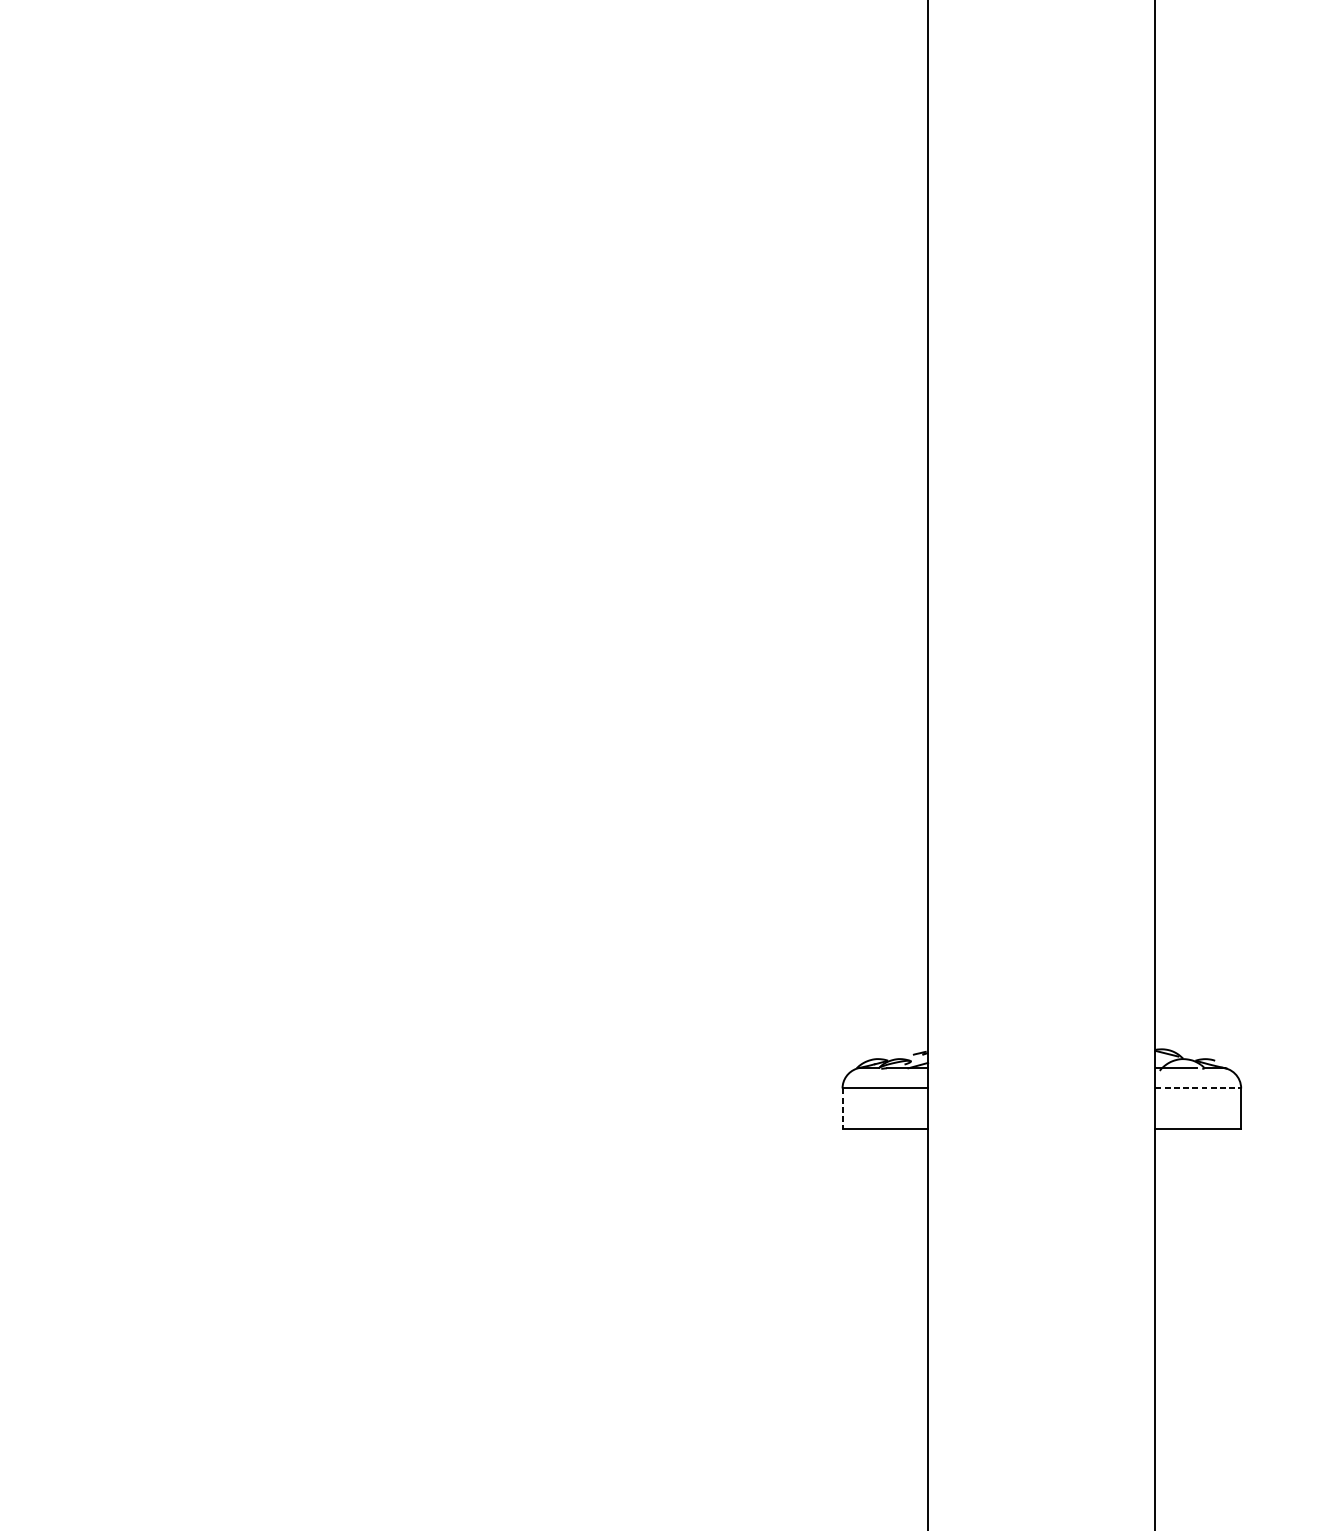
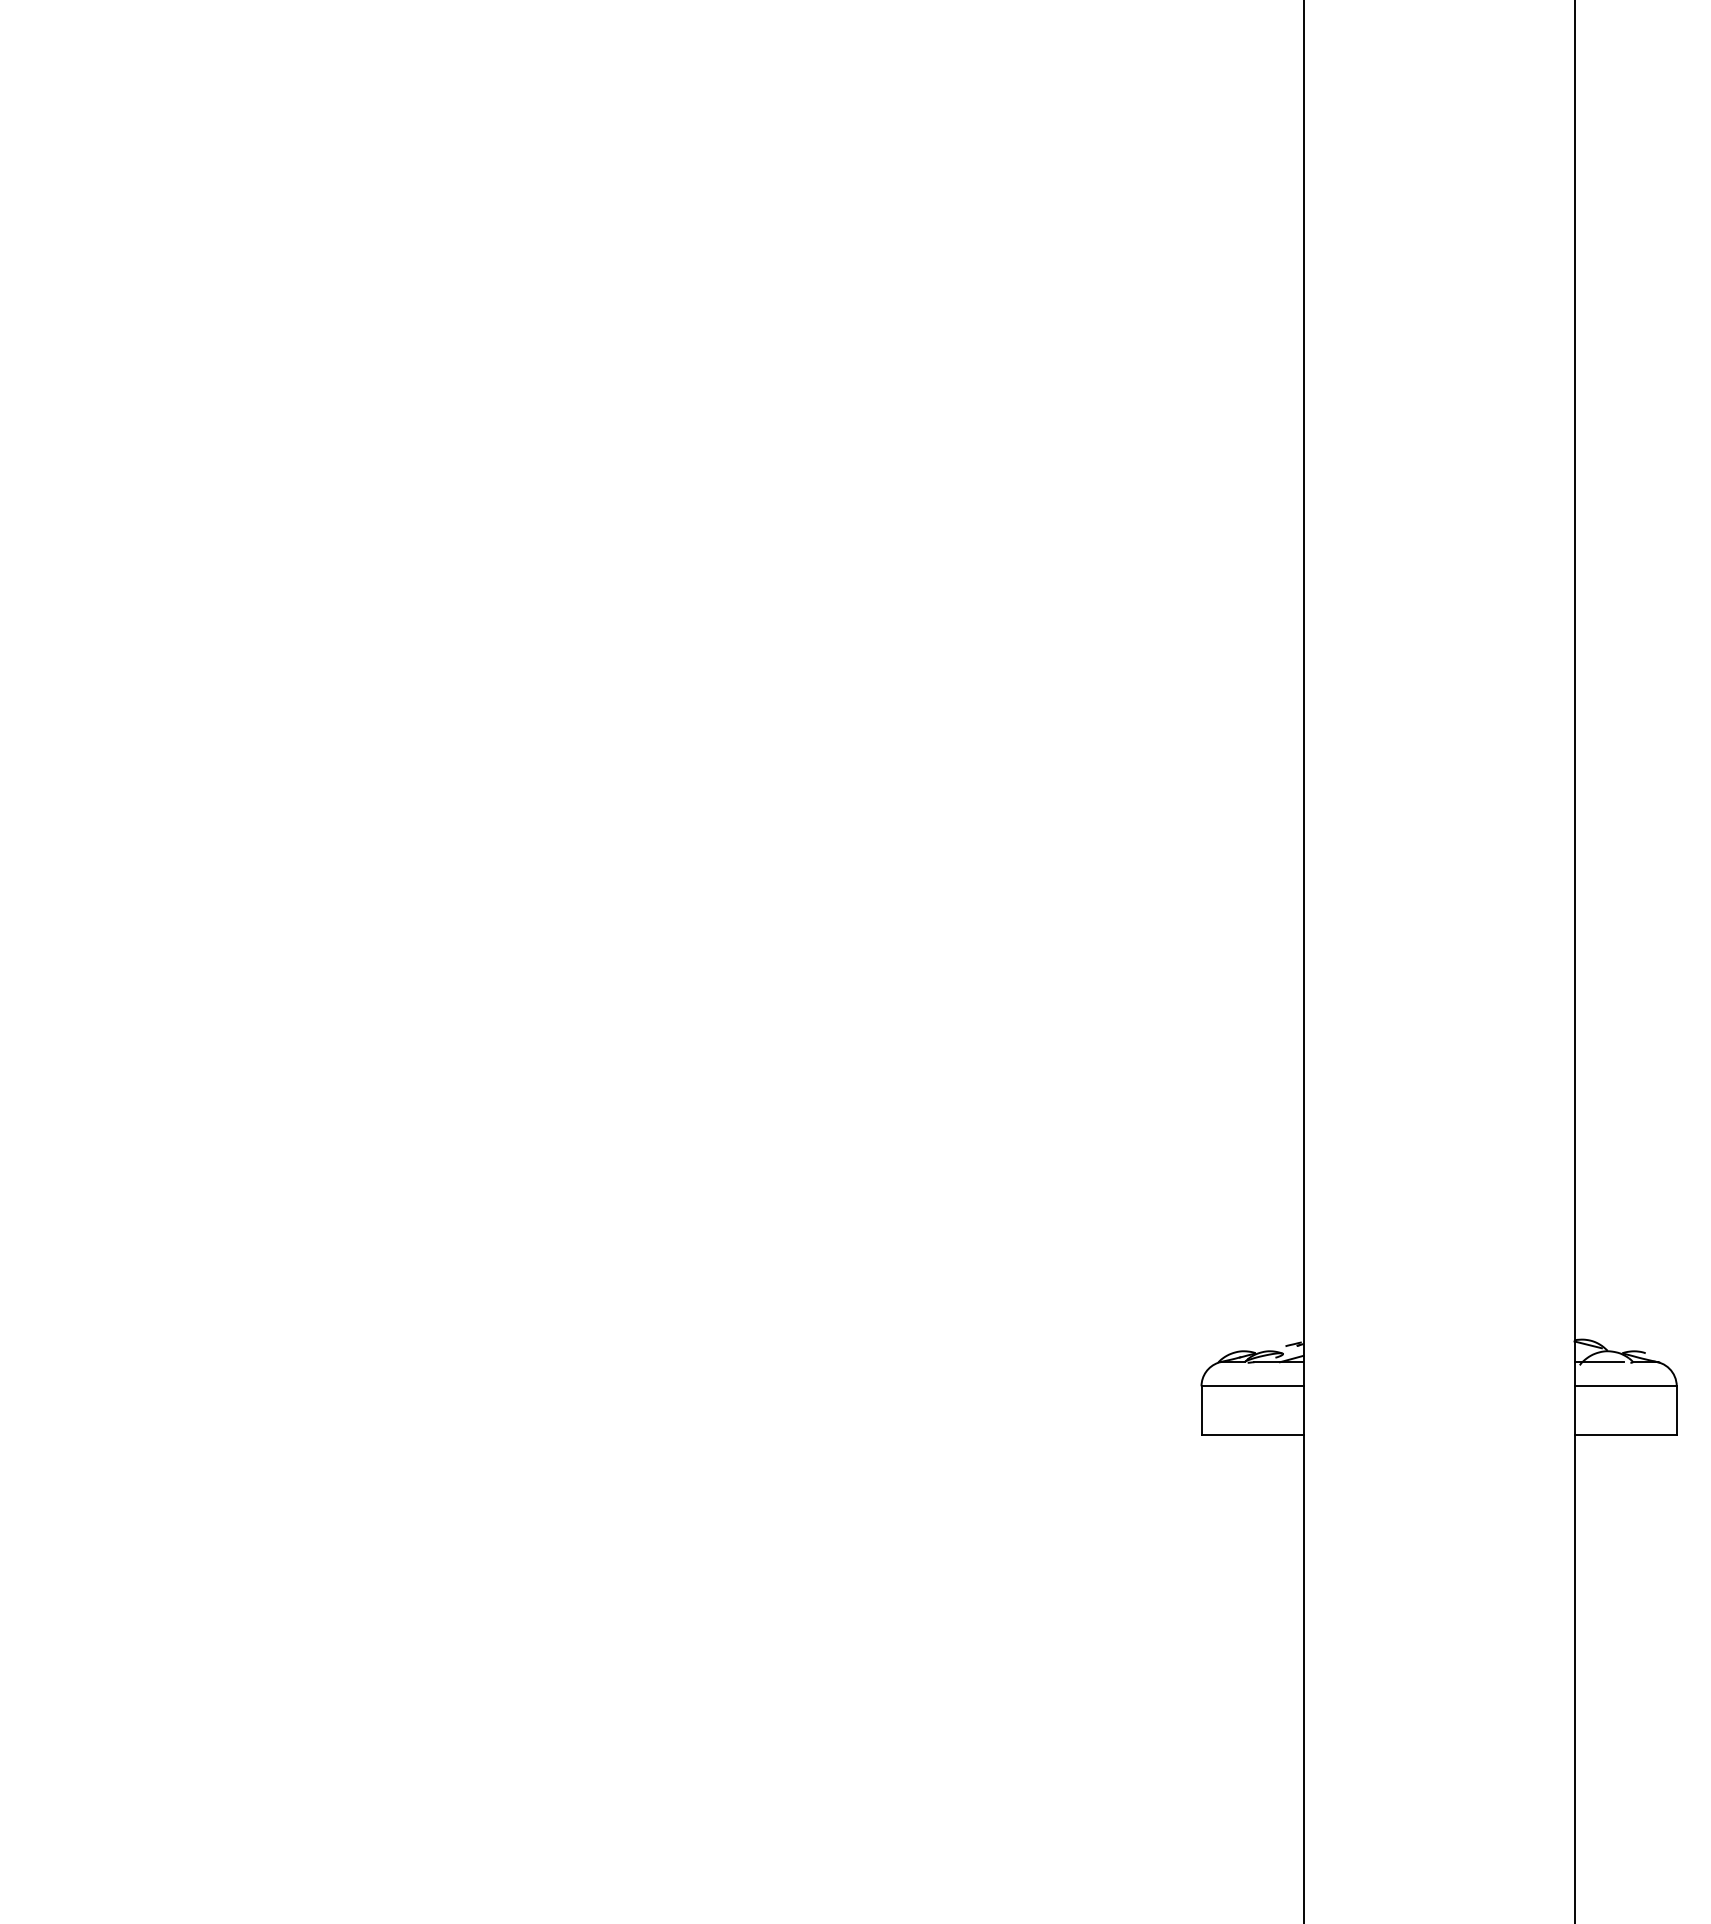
line: (1199, 1088) -> (1626, 1386), dashed -> solid
line: (842, 1109) -> (1201, 1411), dashed -> solid

